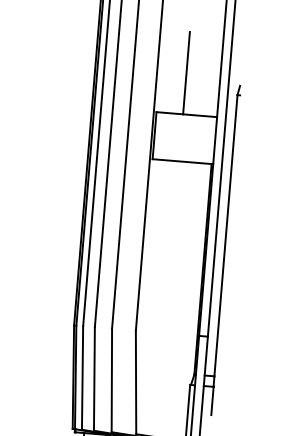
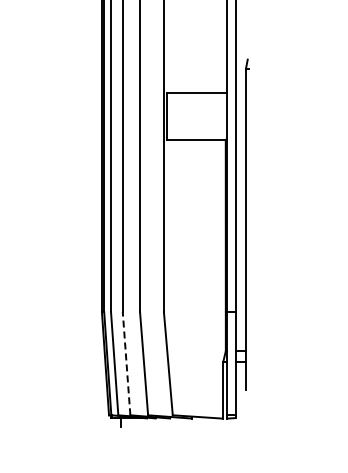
line: (186, 73) -> (193, 51), removed
line: (94, 378) -> (126, 363), solid -> dashed

